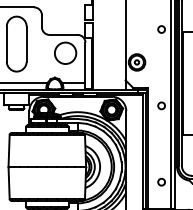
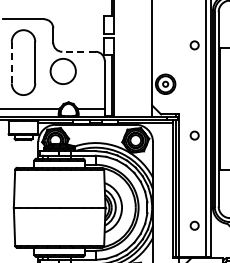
line: (64, 34) -> (79, 51), solid -> dashed
line: (6, 43) -> (11, 62), solid -> dashed
circle: (64, 53) -> (62, 71), moved

